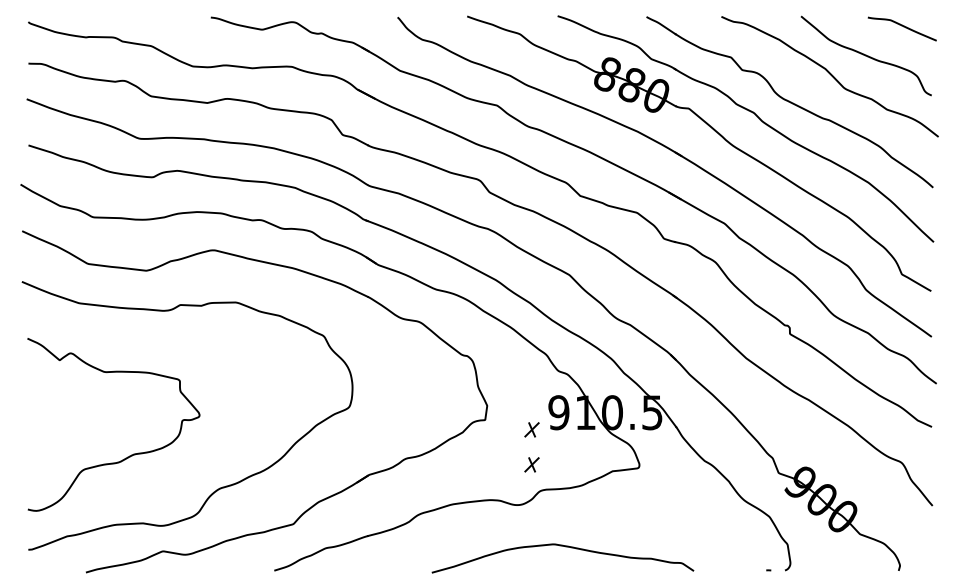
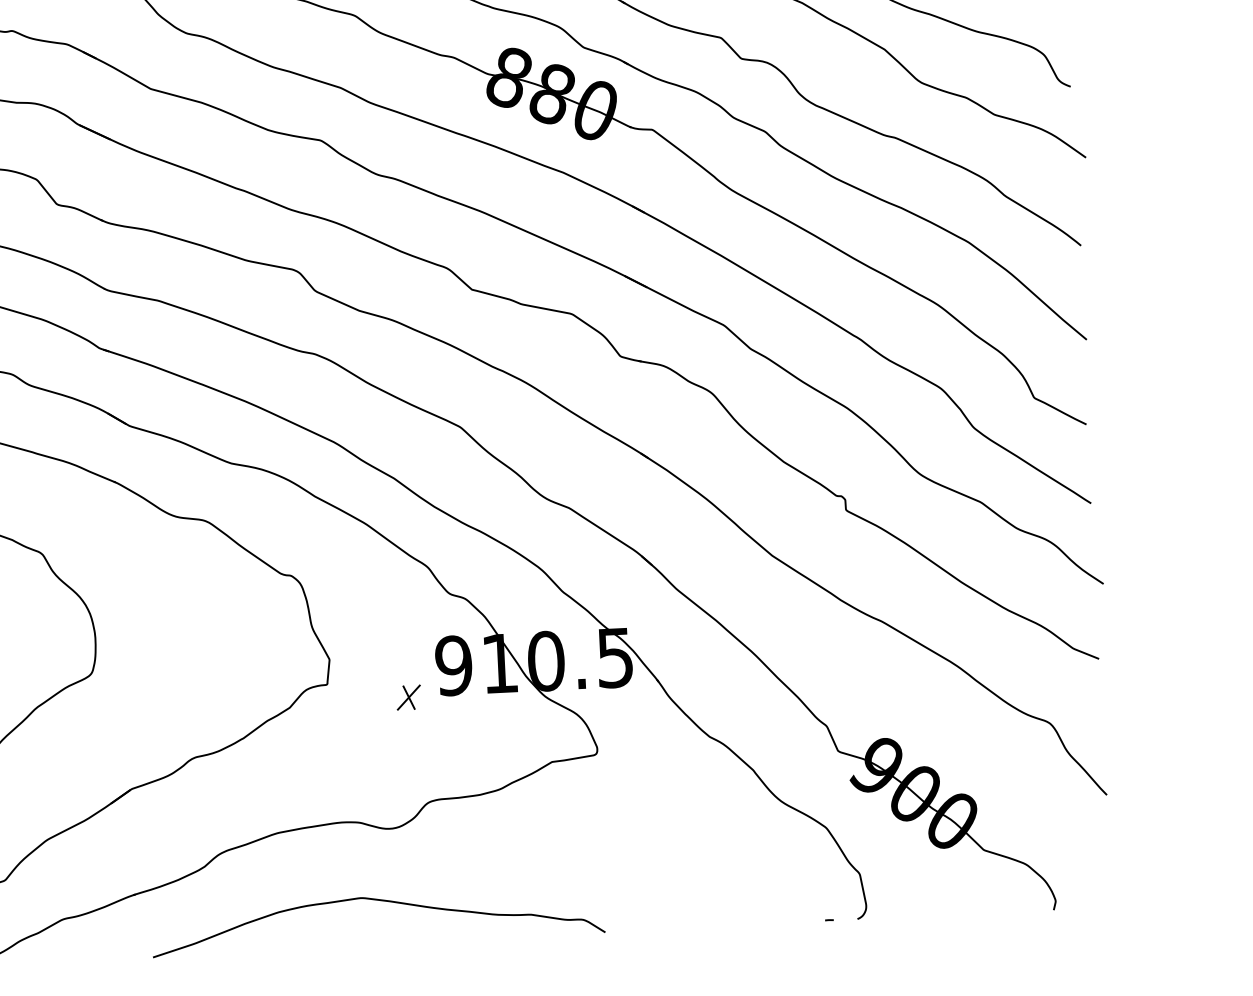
part: (531, 464) -> (410, 757), removed
curve: (565, 547) -> (381, 902), moved

